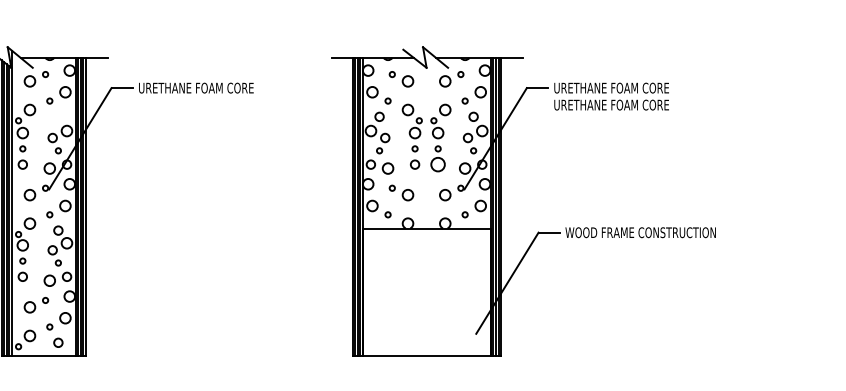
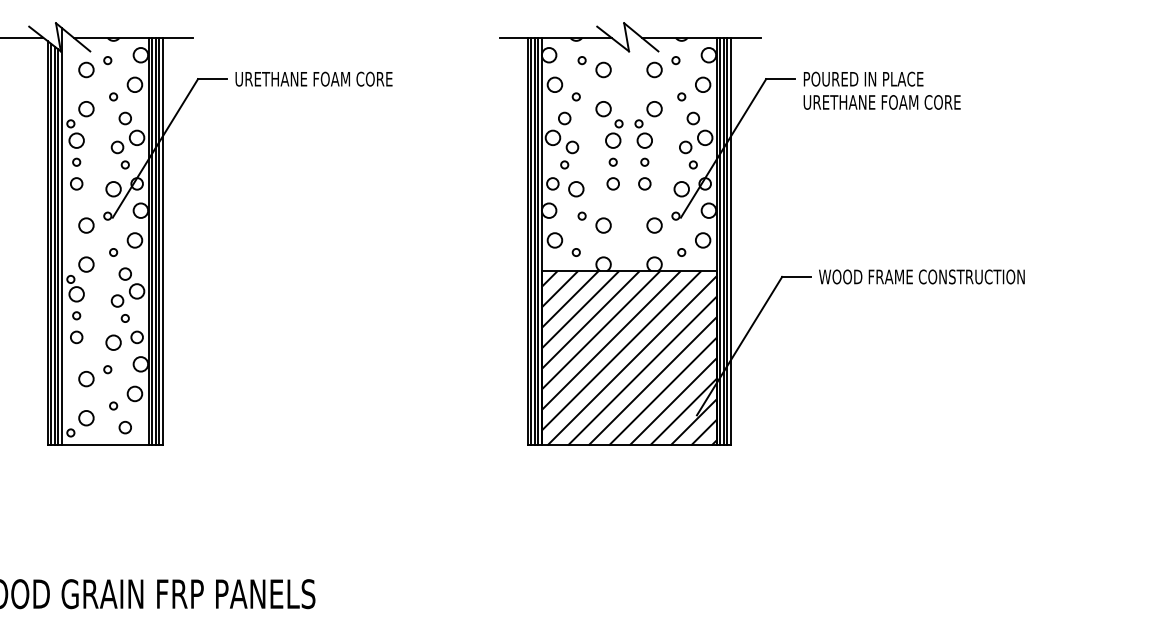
text: (611, 87) -> (881, 78), URETHANE FOAM CORE -> POURED IN PLACE
circle: (57, 116) -> (124, 118), added
circle: (437, 164) -> (644, 183), size x0.62
hatch: (426, 292) -> (628, 358), added

